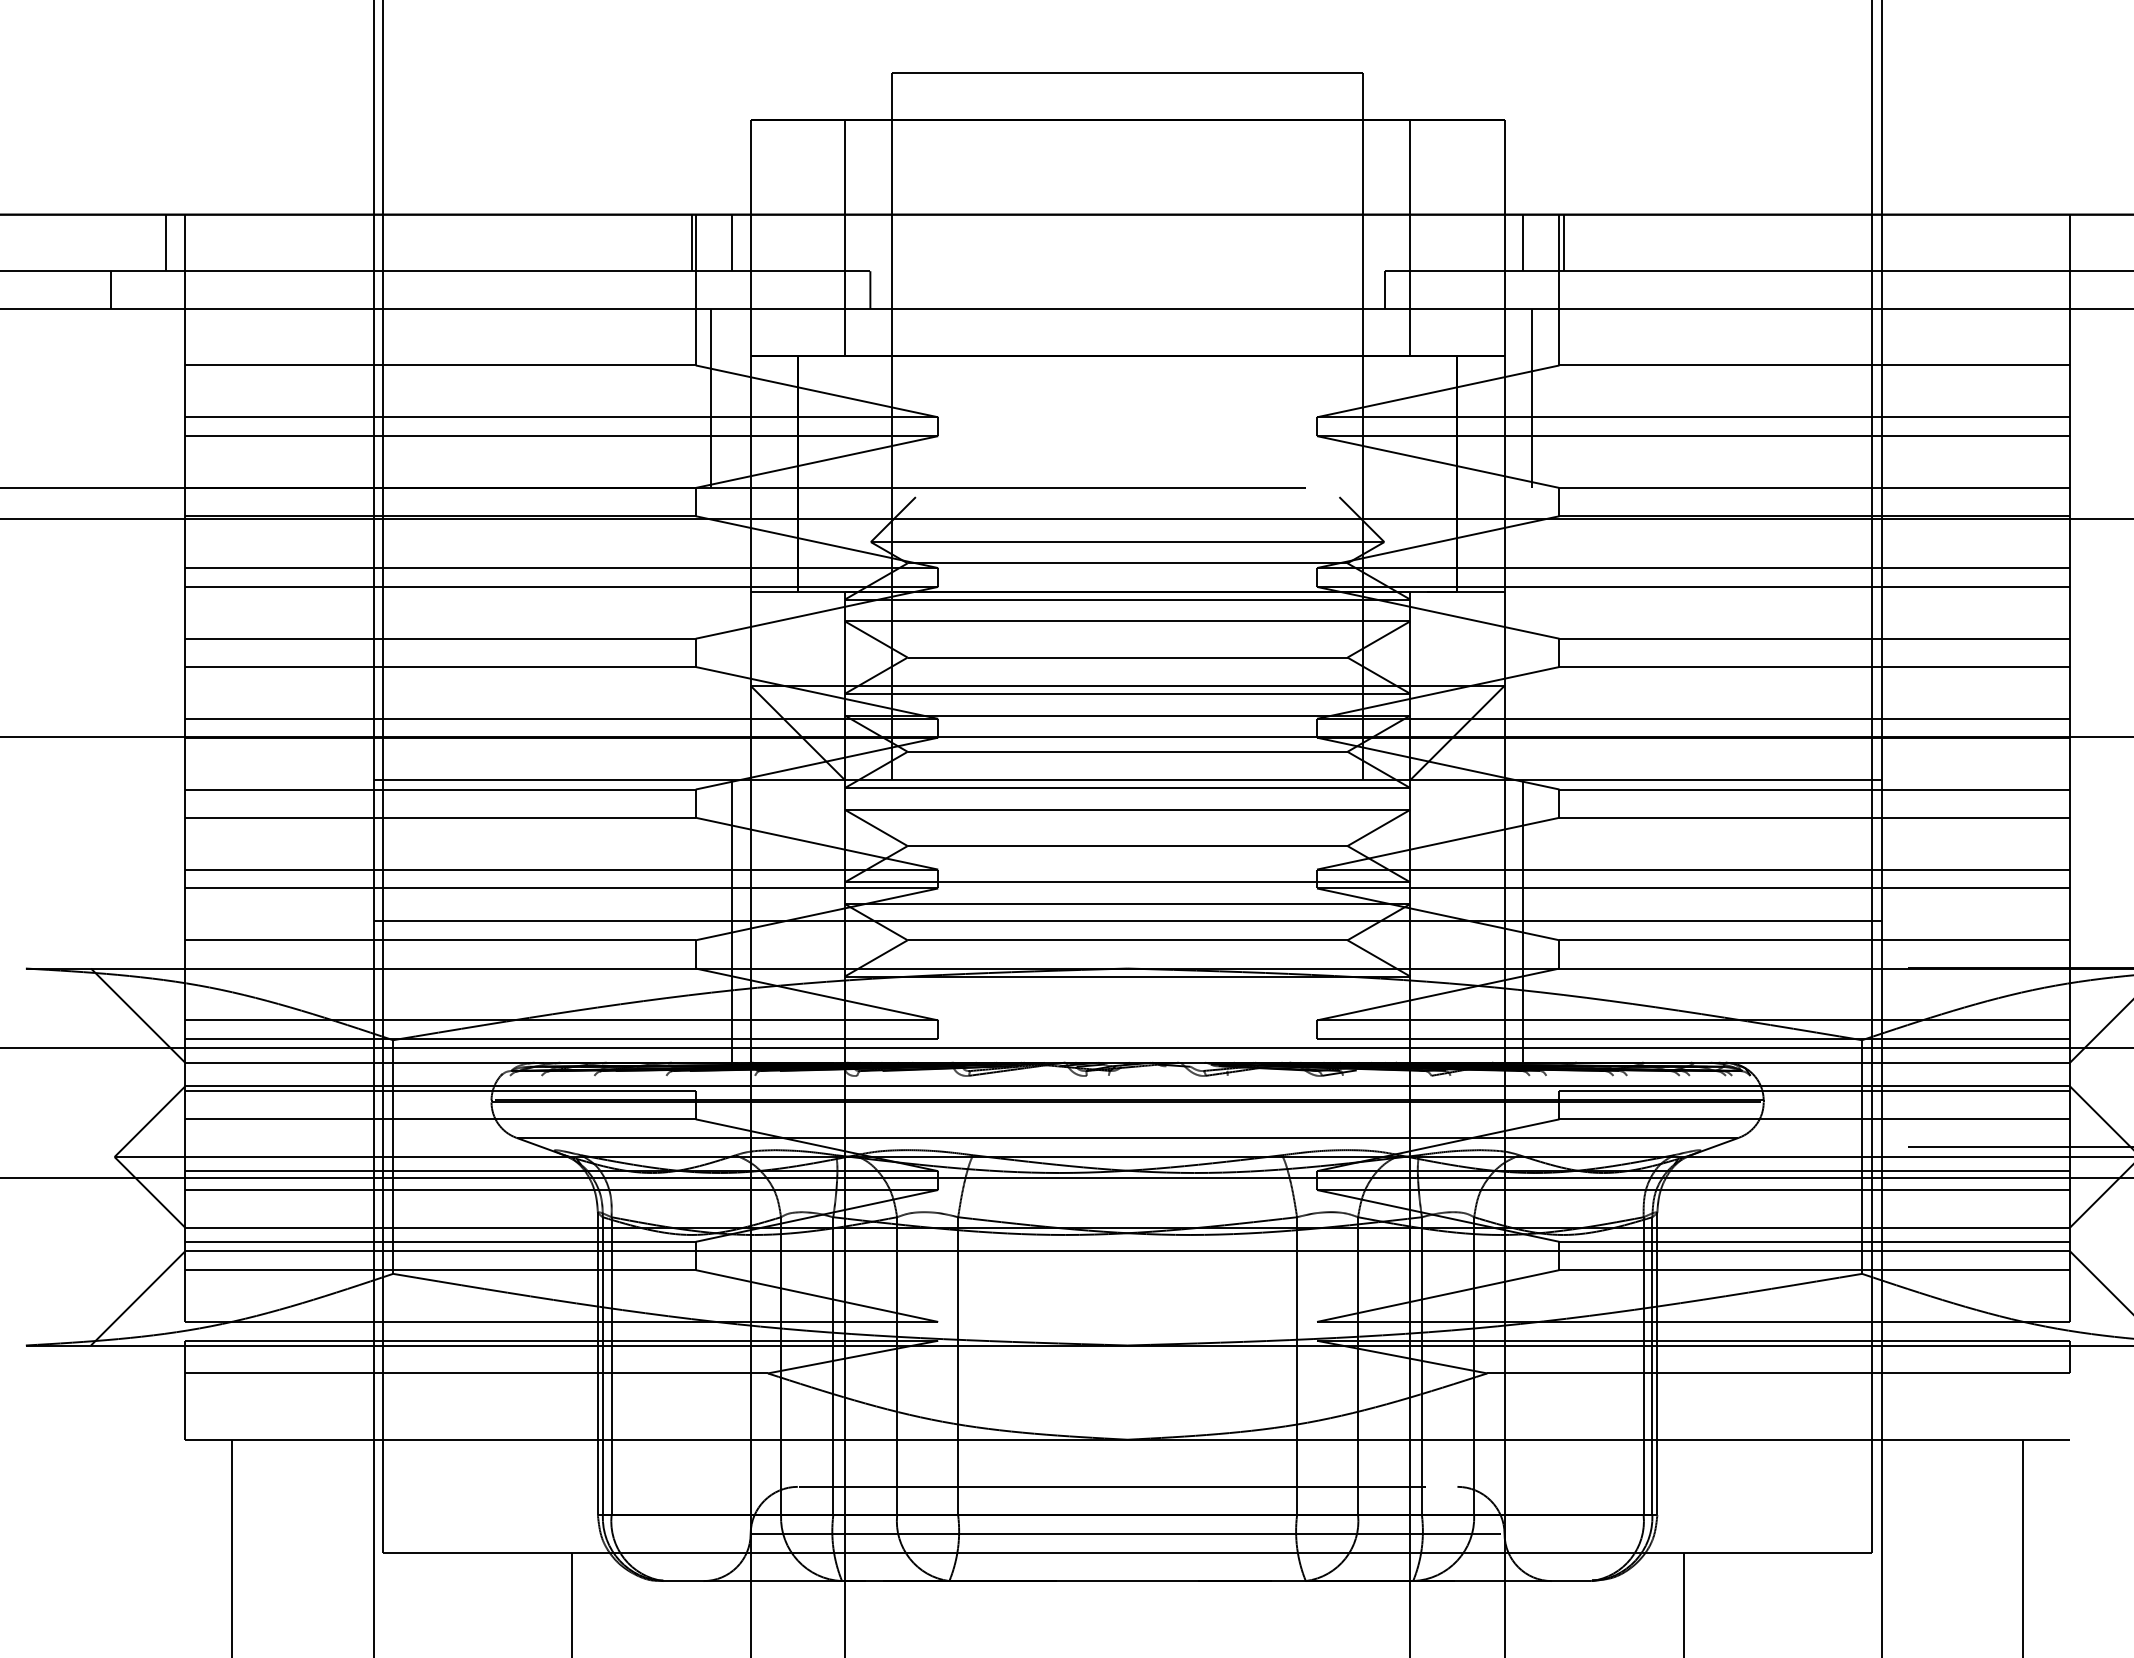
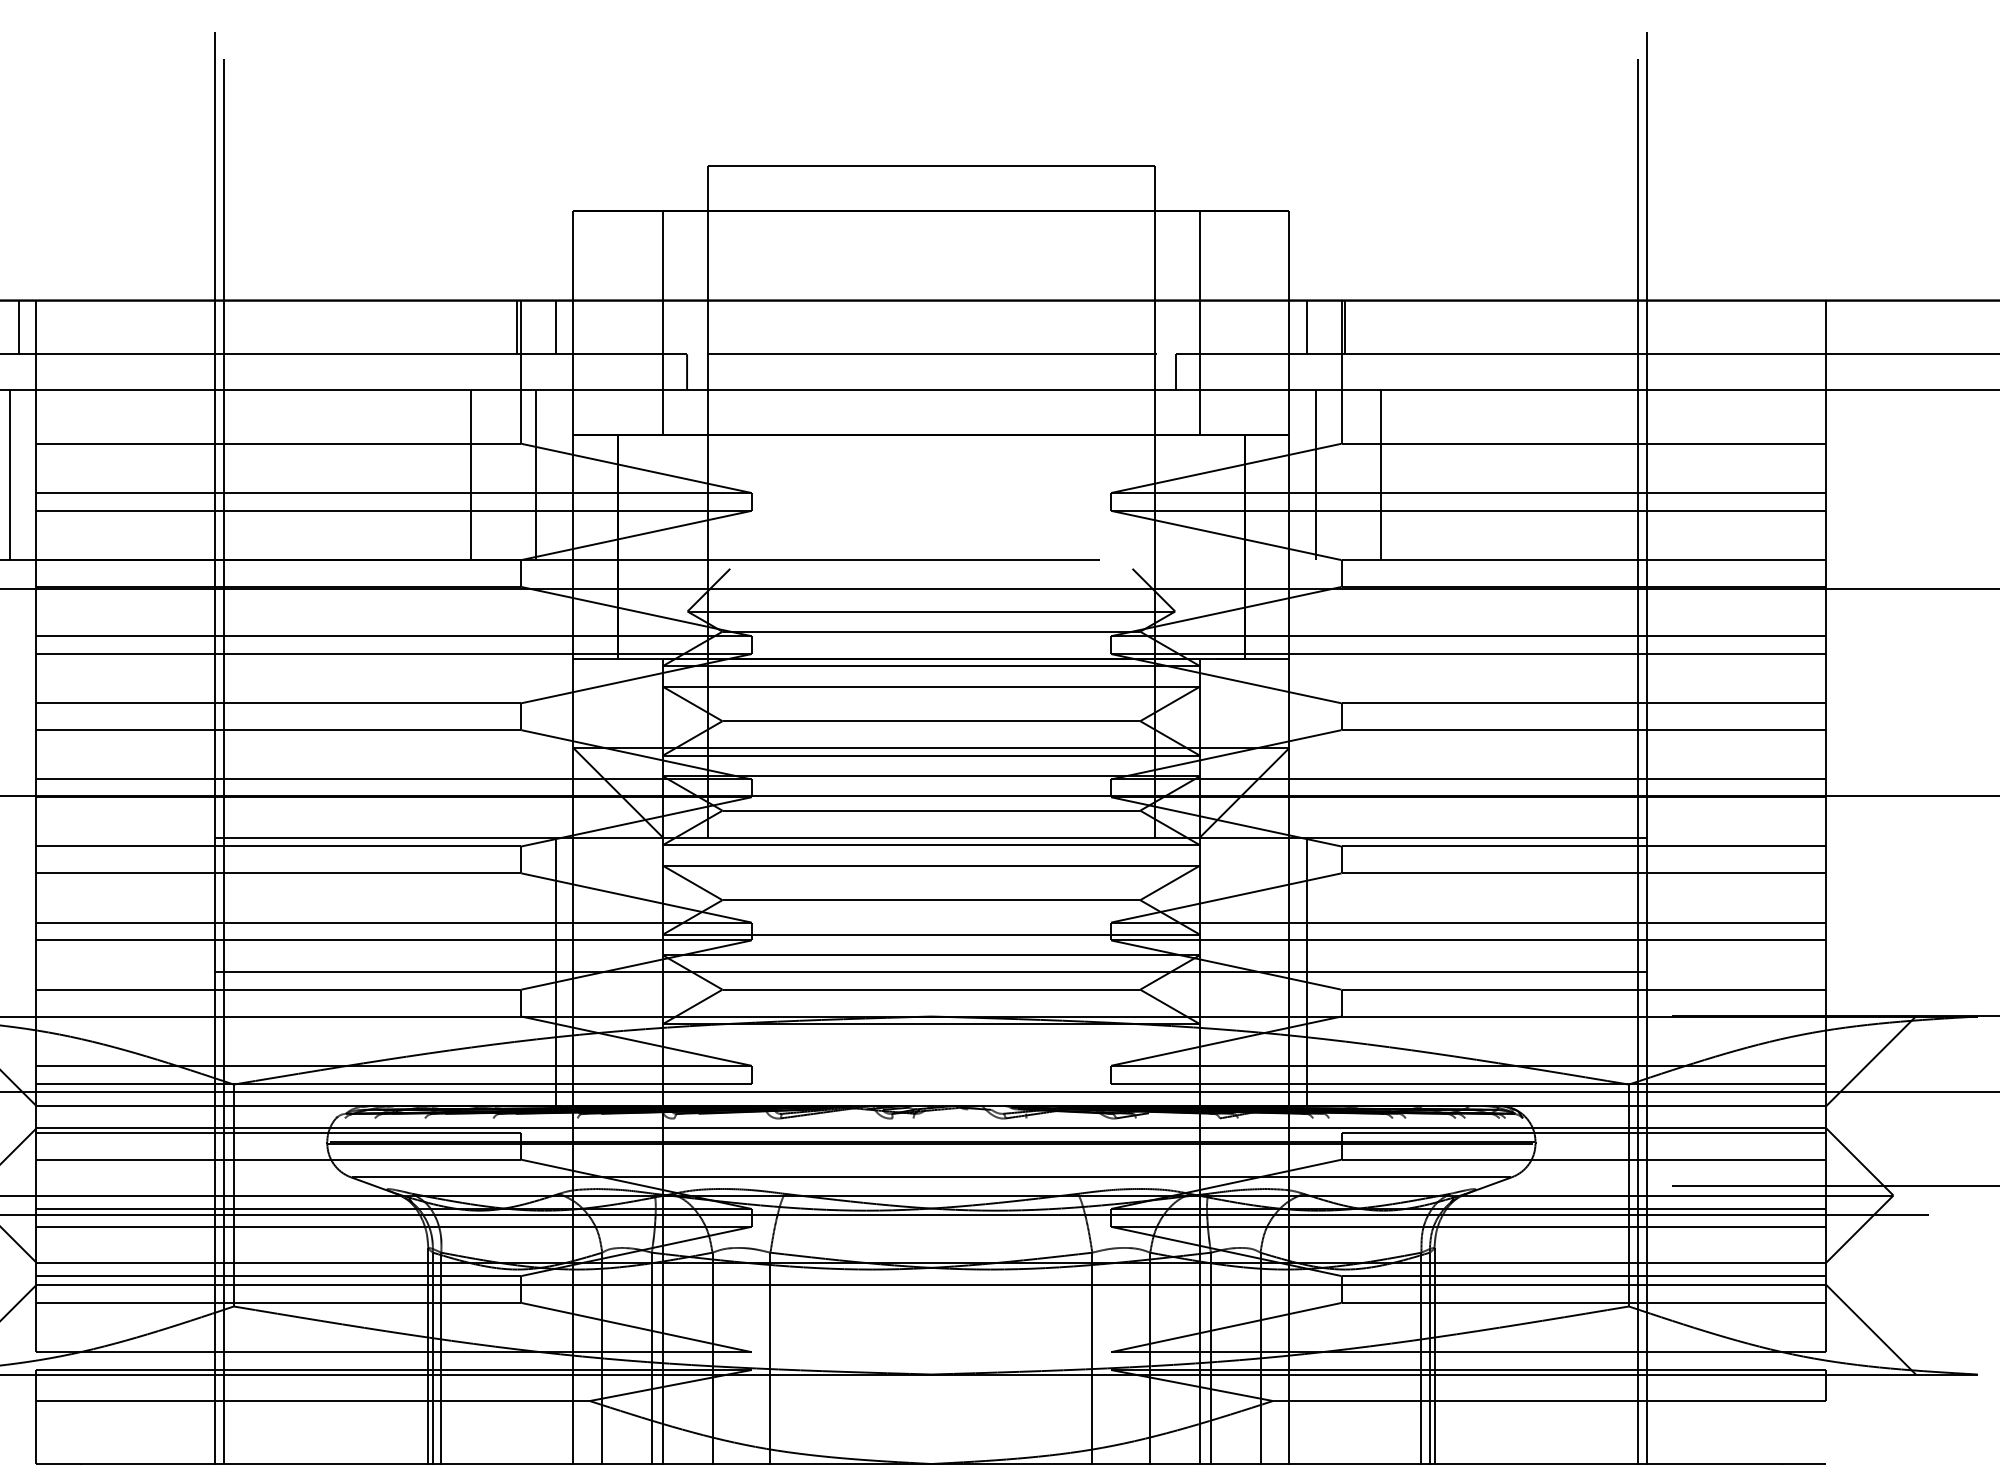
line: (1127, 271) -> (931, 354), added
line: (157, 397) -> (10, 474), added
line: (642, 397) -> (470, 474), added
line: (1601, 397) -> (1381, 474), added

